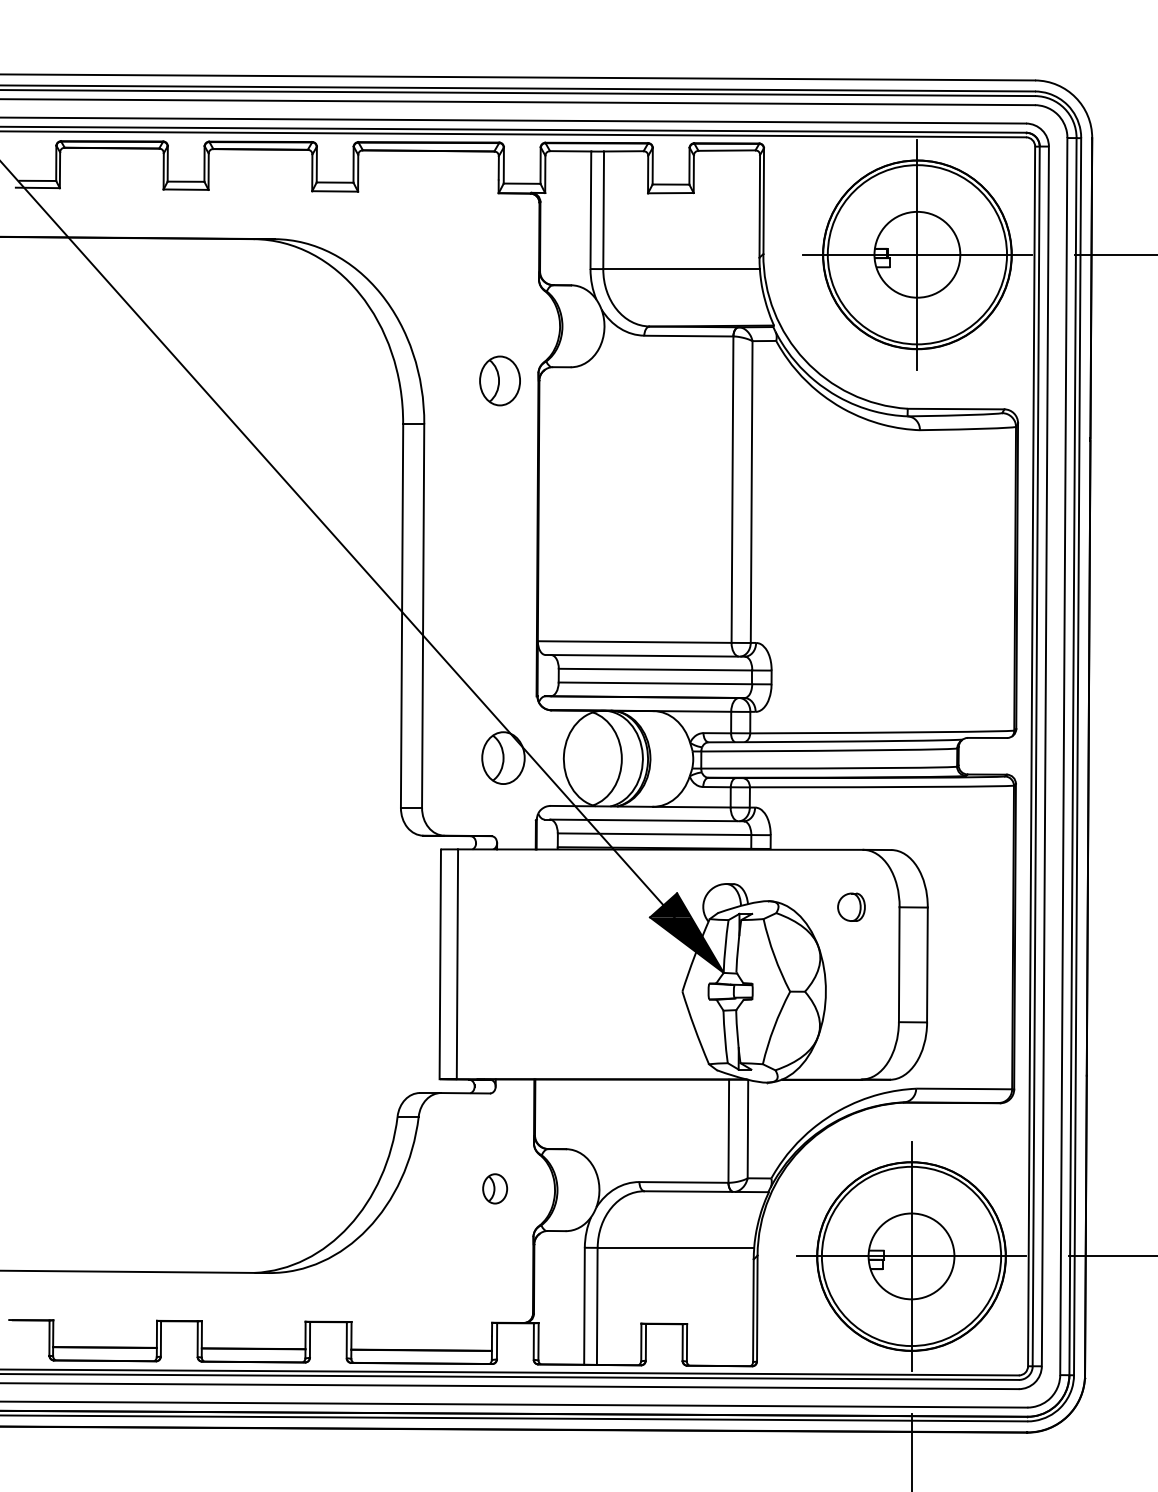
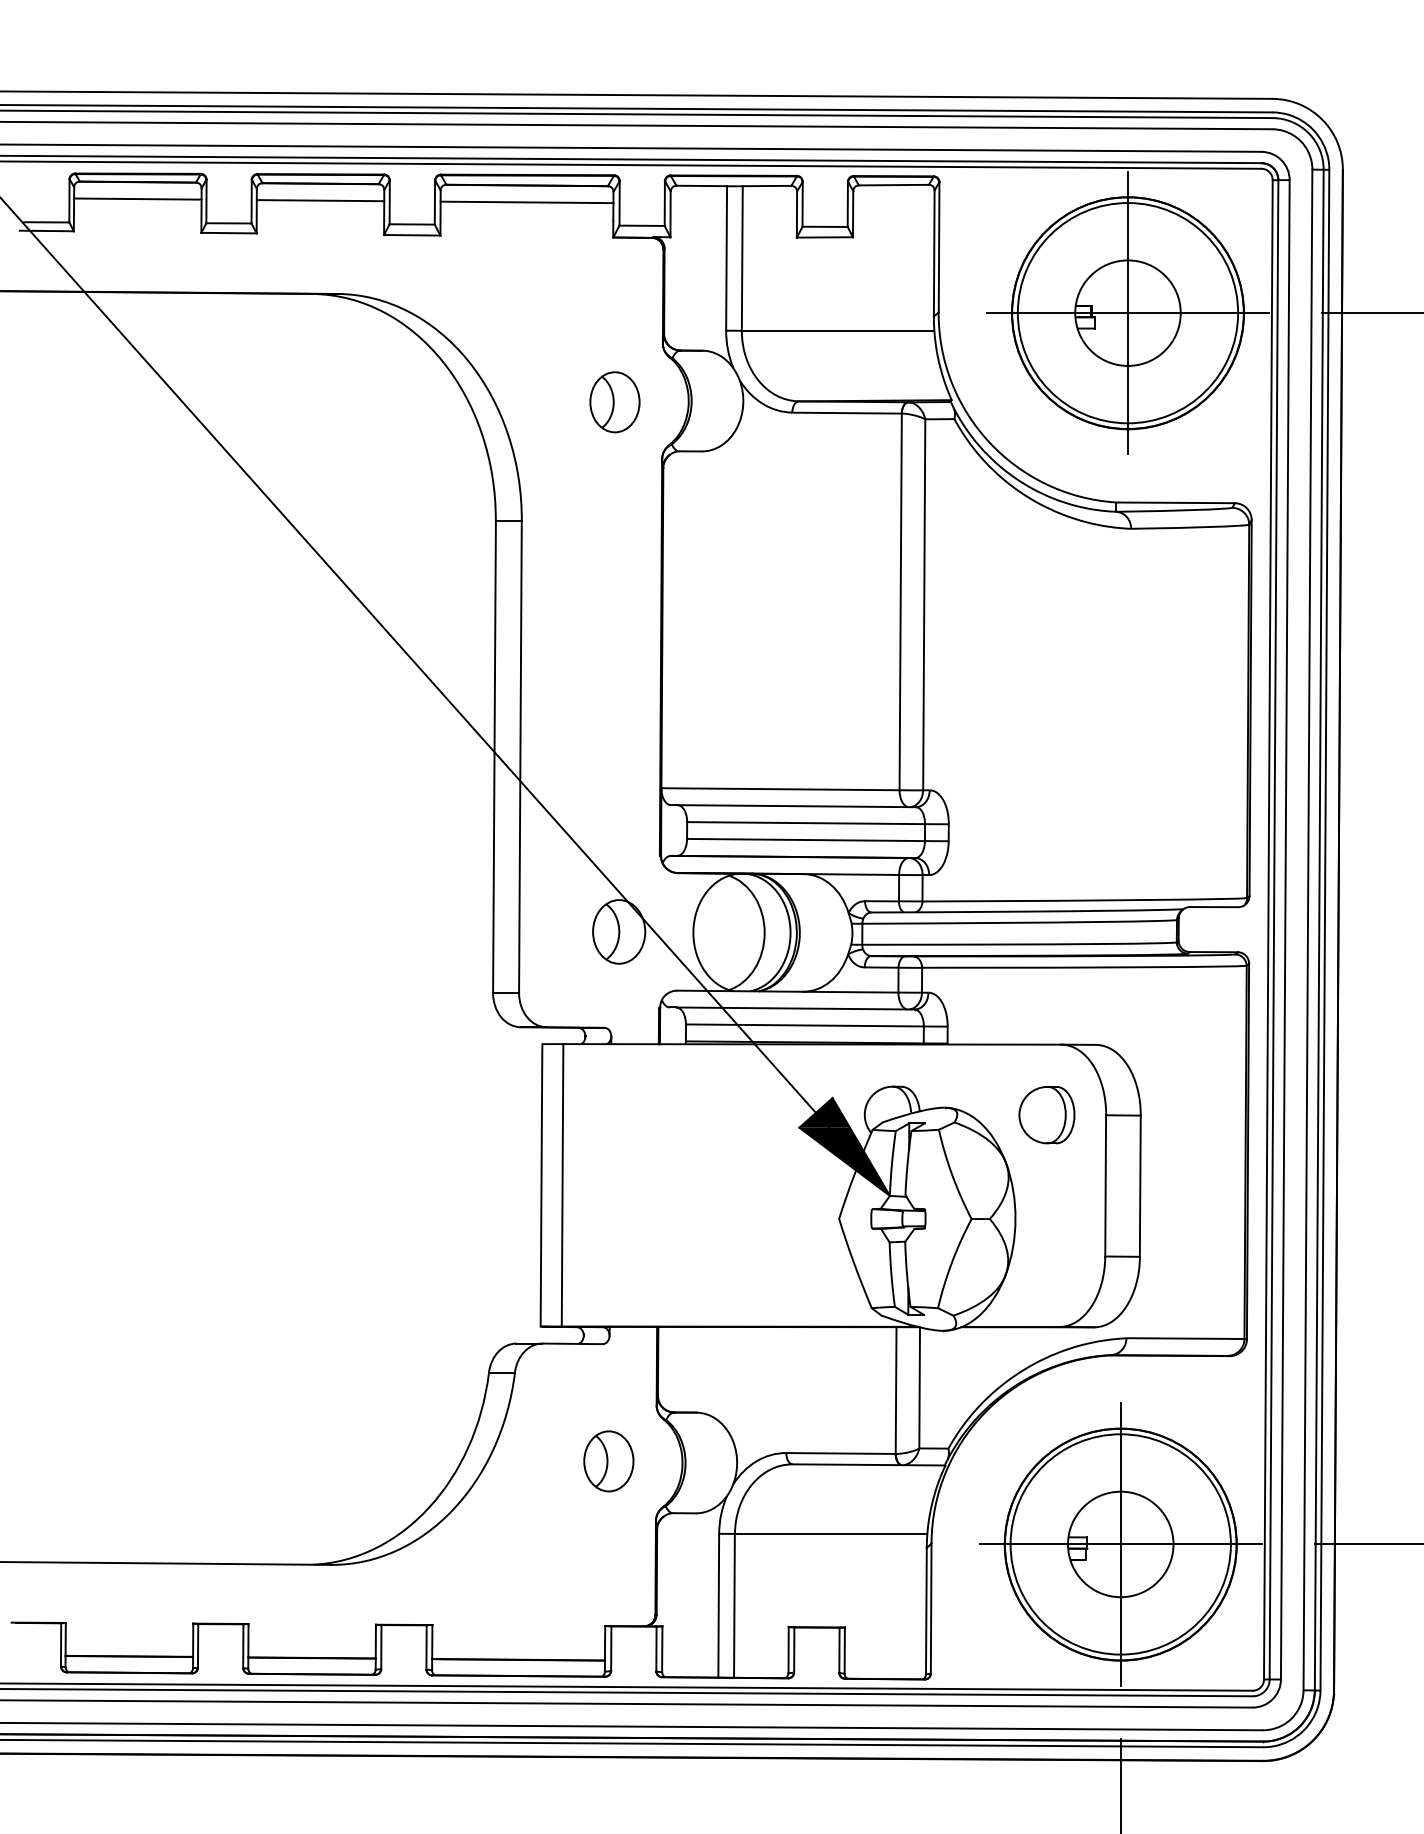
line: (111, 161) -> (137, 198), added
line: (260, 163) -> (320, 200), added
line: (428, 164) -> (526, 202), added
part: (499, 381) -> (614, 402), moved
part: (851, 907) -> (1046, 1115), size x1.67
part: (494, 1188) -> (608, 1461), size x1.67

